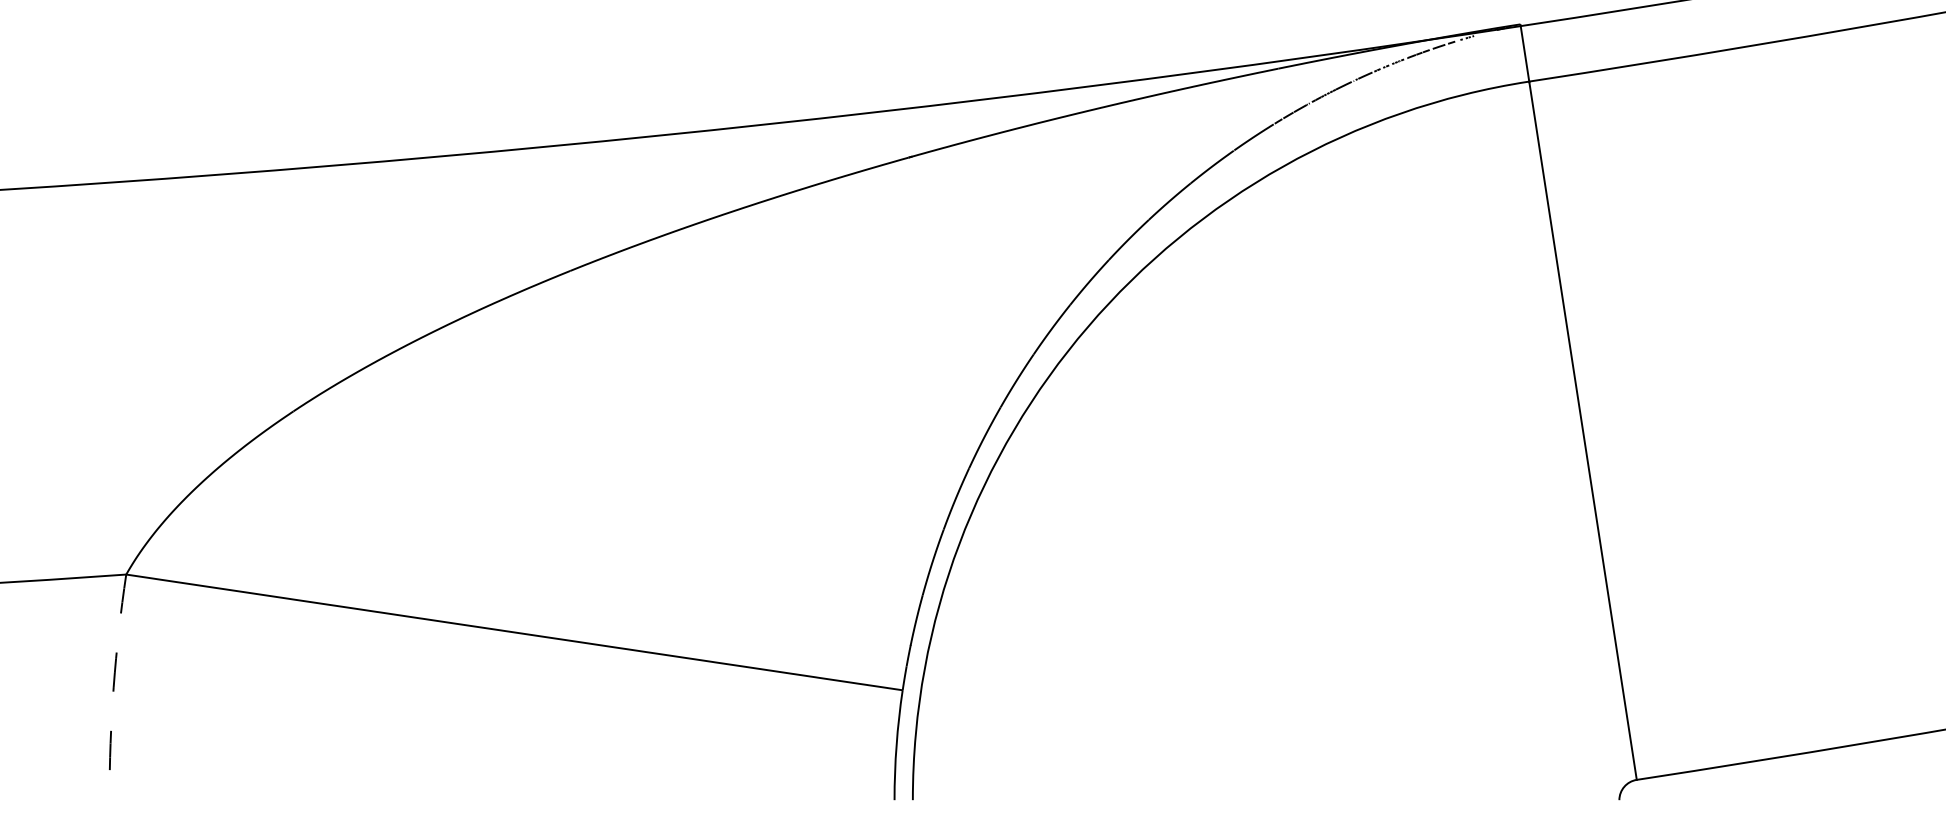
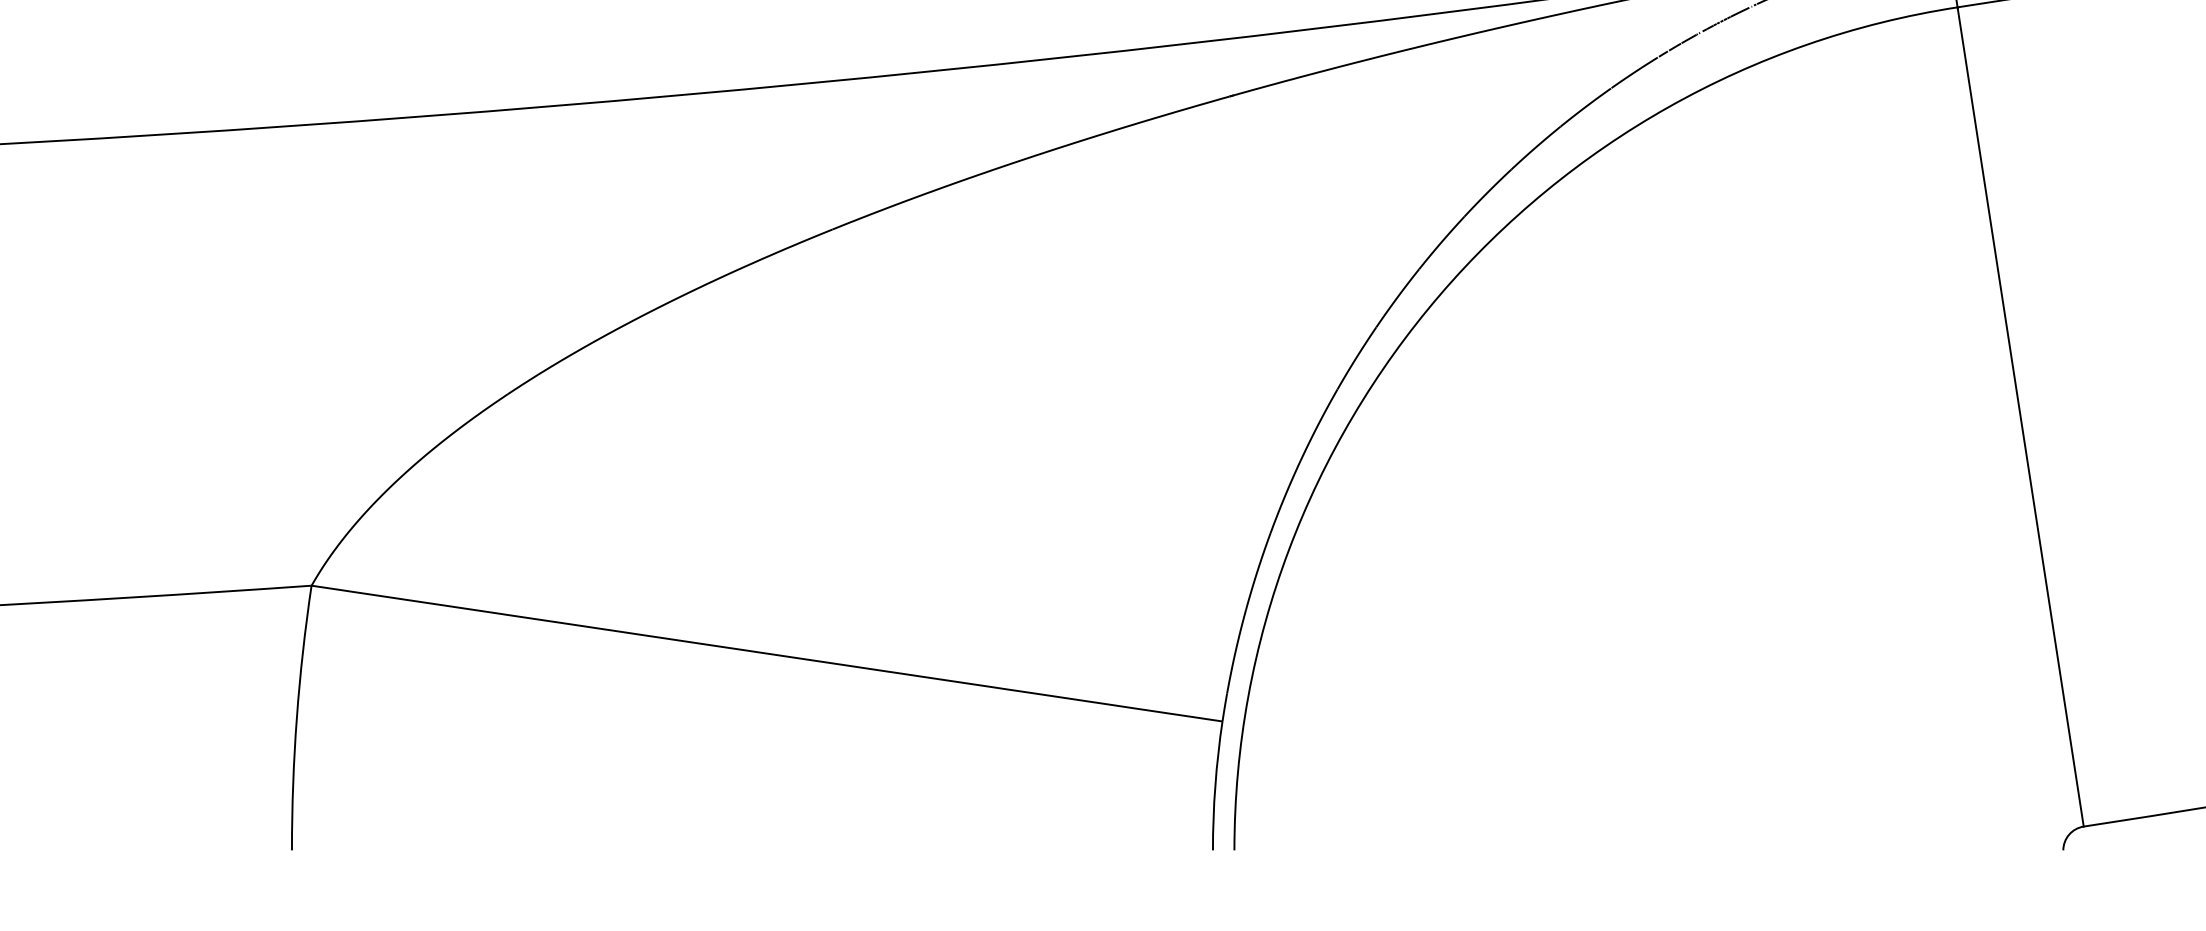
arc: (113, 687) -> (296, 718), dashed -> solid

